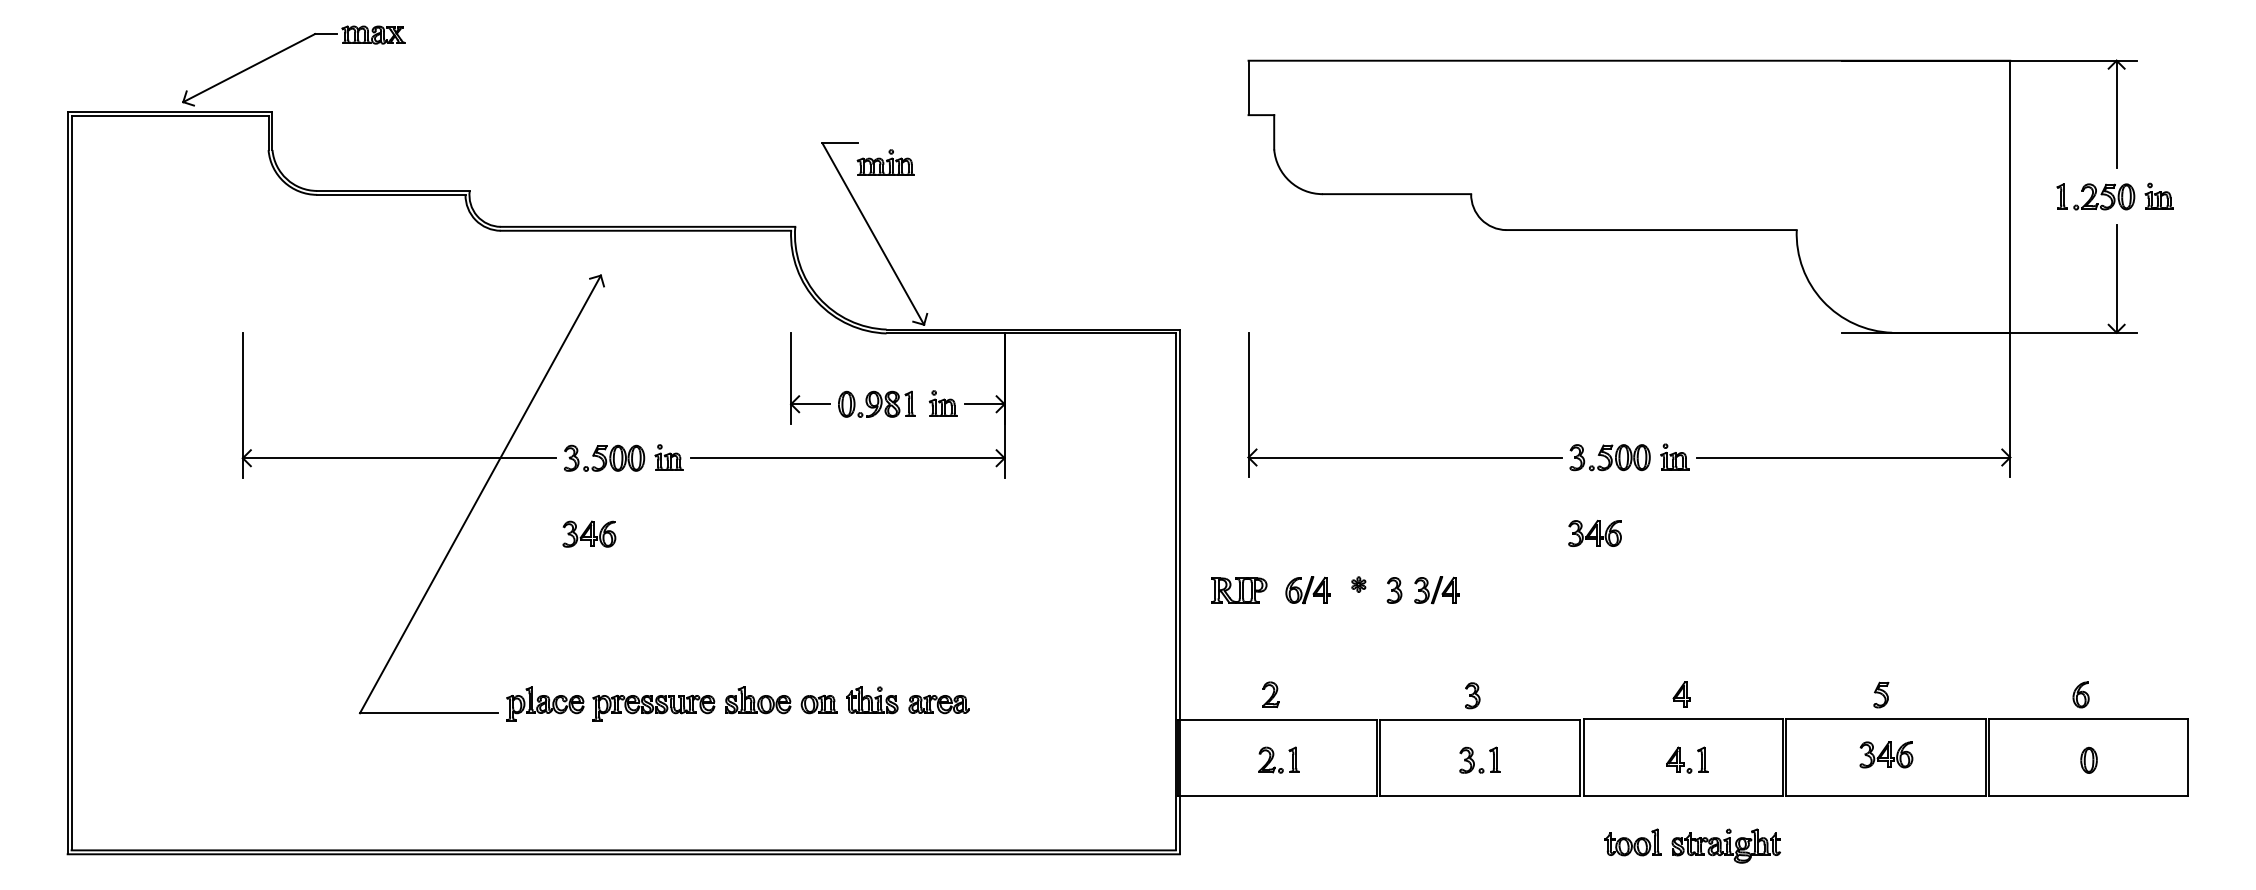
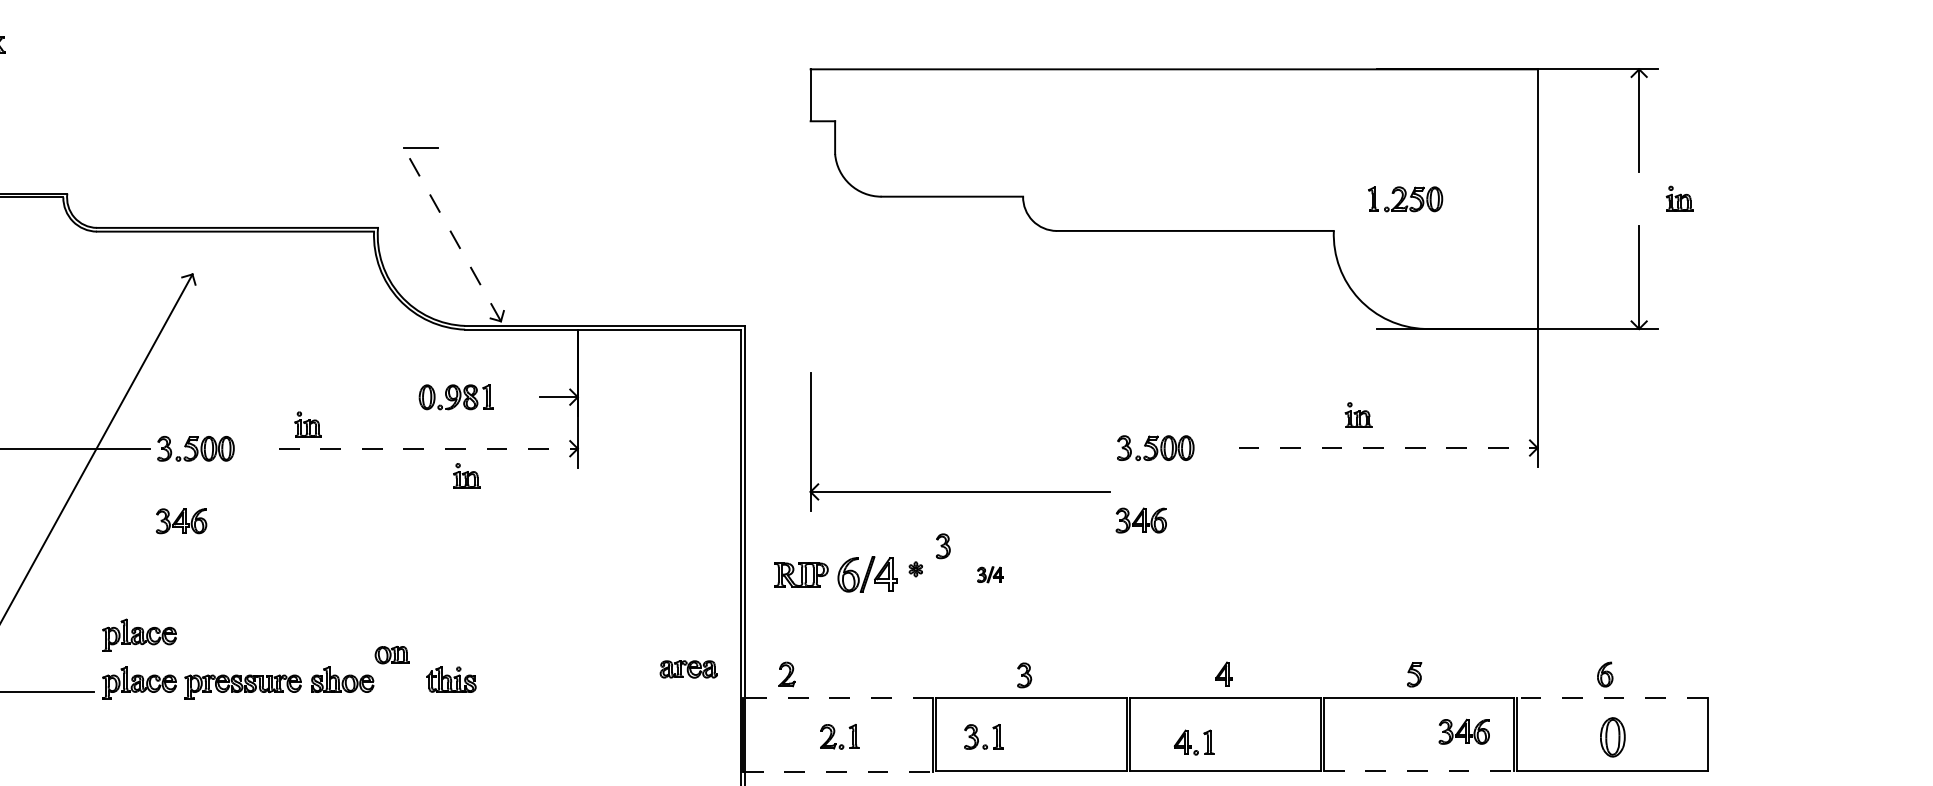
part: (885, 162) -> (464, 166), removed
part: (2095, 196) -> (1405, 198), moved
line: (873, 233) -> (452, 234), solid -> dashed
part: (791, 378) -> (374, 372), removed
part: (942, 403) -> (466, 475), moved
part: (1674, 456) -> (1358, 414), moved
part: (668, 457) -> (307, 424), moved
part: (1404, 457) -> (959, 491), moved
line: (1853, 457) -> (1388, 448), solid -> dashed
line: (847, 458) -> (427, 448), solid -> dashed
part: (1307, 590) -> (866, 574), size x1.4
part: (1394, 590) -> (943, 546), moved
part: (1436, 590) -> (990, 574), size x0.6
part: (545, 653) -> (139, 635), added
part: (1270, 694) -> (786, 674), moved
part: (818, 704) -> (391, 655), moved
part: (938, 704) -> (688, 669), moved
line: (1277, 719) -> (838, 698), solid -> dashed
line: (2088, 719) -> (1612, 698), solid -> dashed
part: (1886, 754) -> (1464, 731), moved
part: (1479, 759) -> (983, 736), moved
part: (1687, 759) -> (1194, 741), moved
part: (2088, 759) -> (1612, 736), size x1.6
line: (1277, 796) -> (838, 771), solid -> dashed
line: (1886, 796) -> (1419, 771), solid -> dashed

